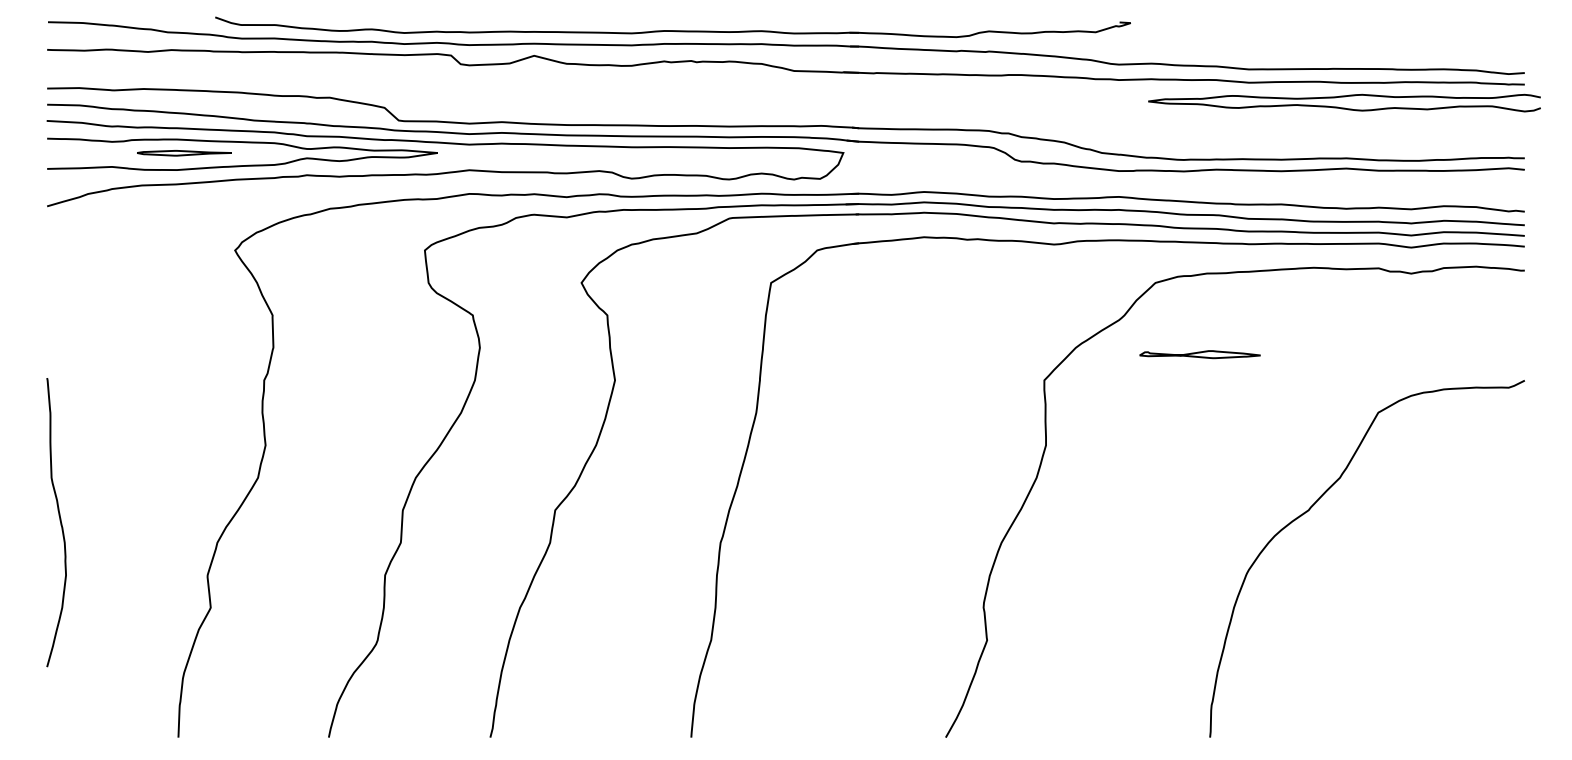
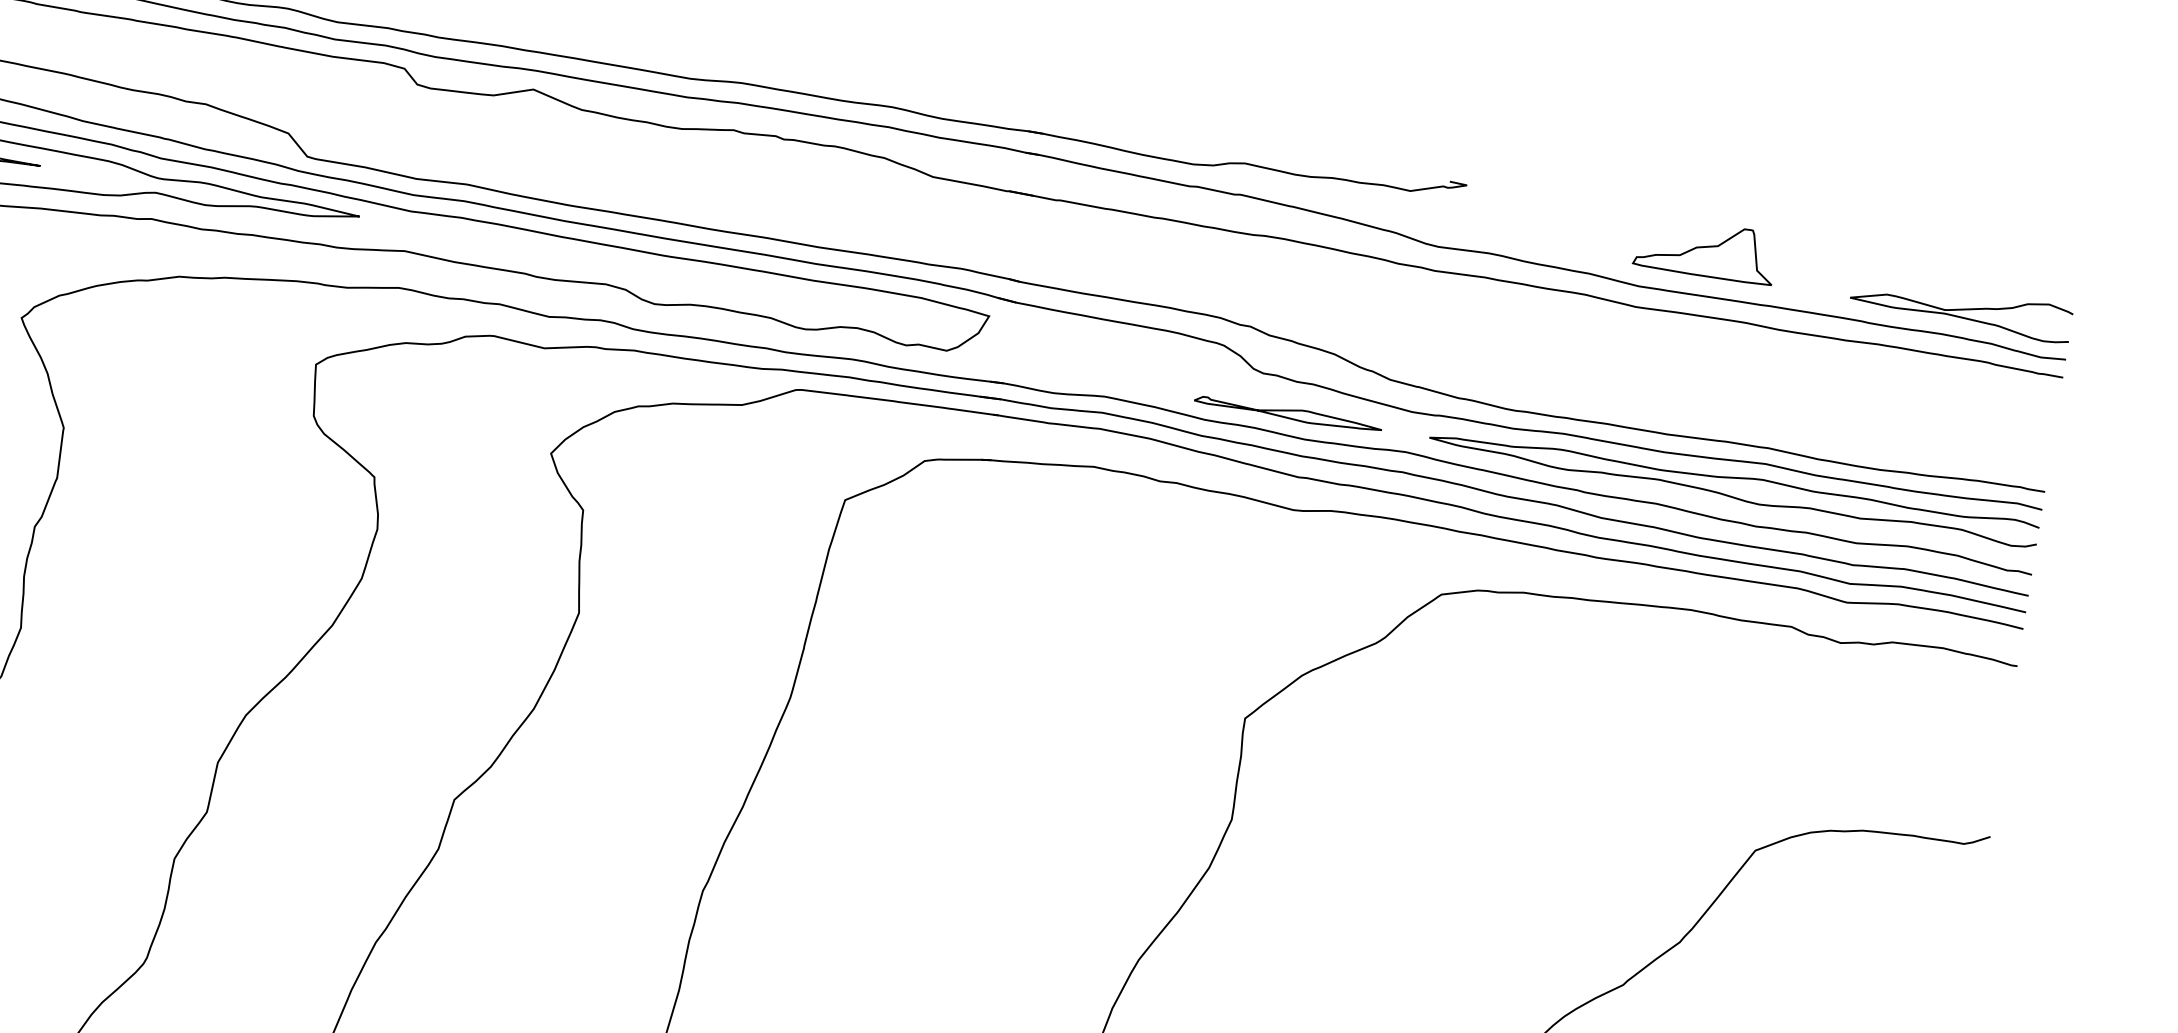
part: (1286, 39) -> (1704, 249), added
curve: (1453, 51) -> (1960, 308), added
curve: (1344, 97) -> (1734, 479), moved
part: (1199, 354) -> (1287, 413), moved

